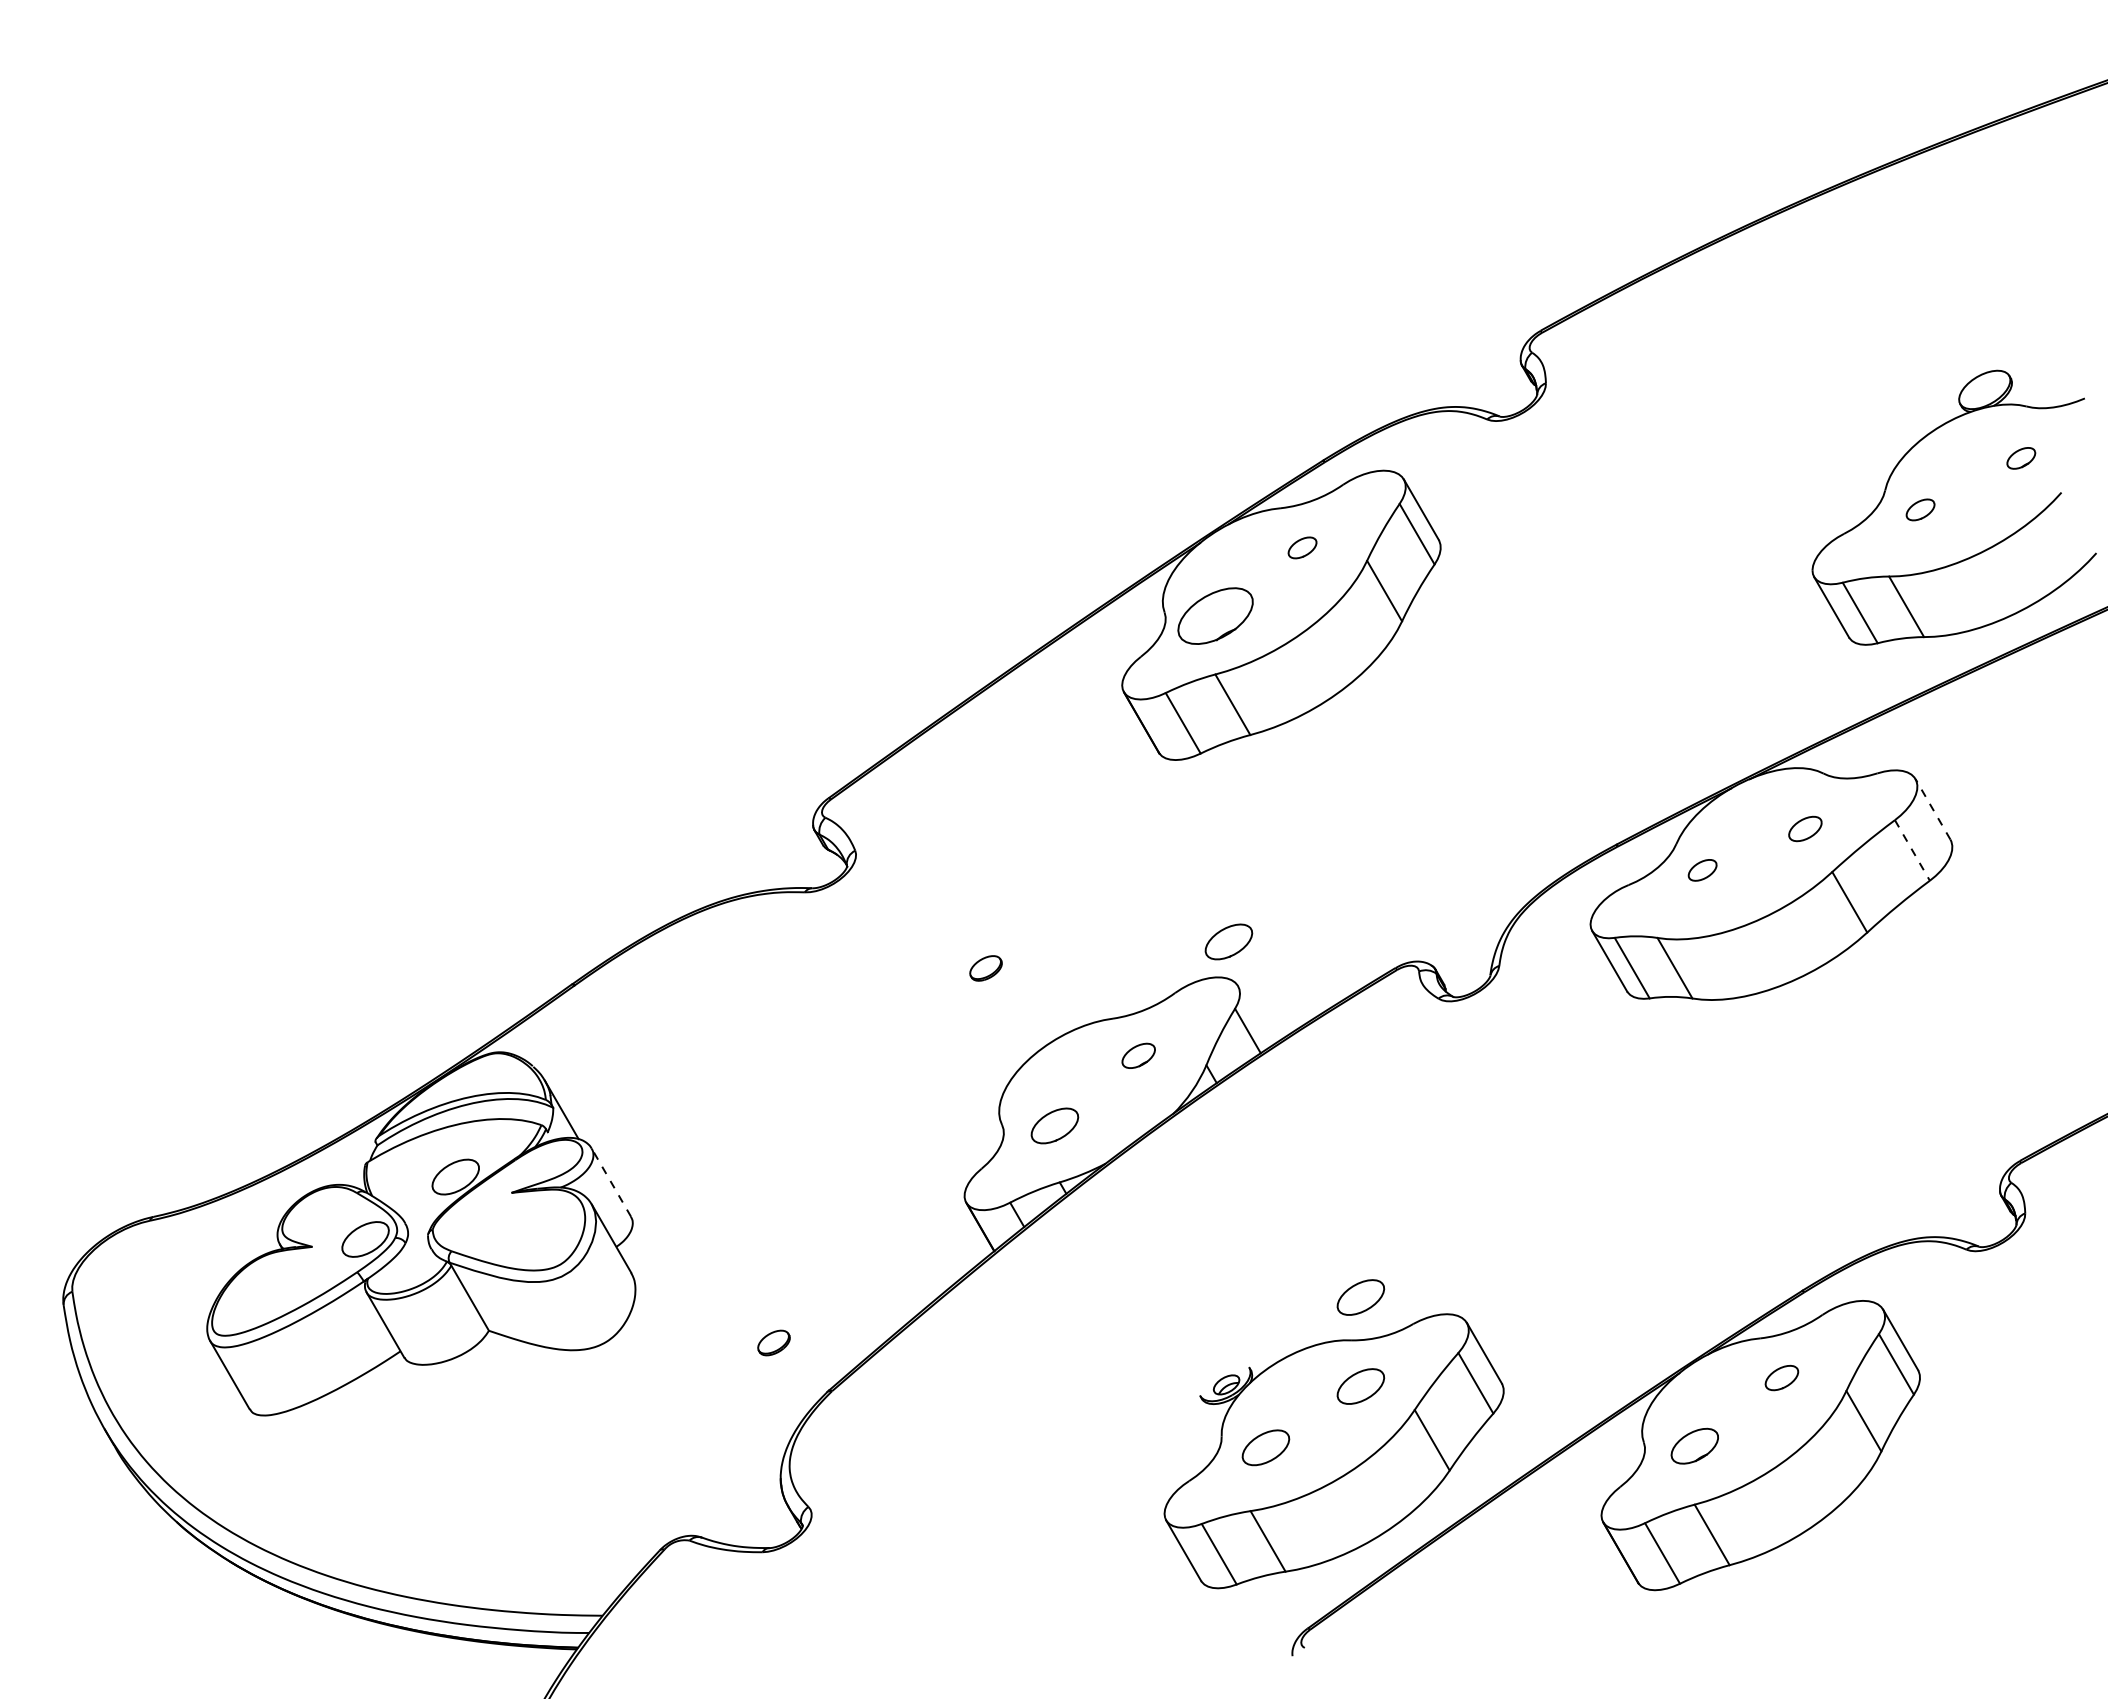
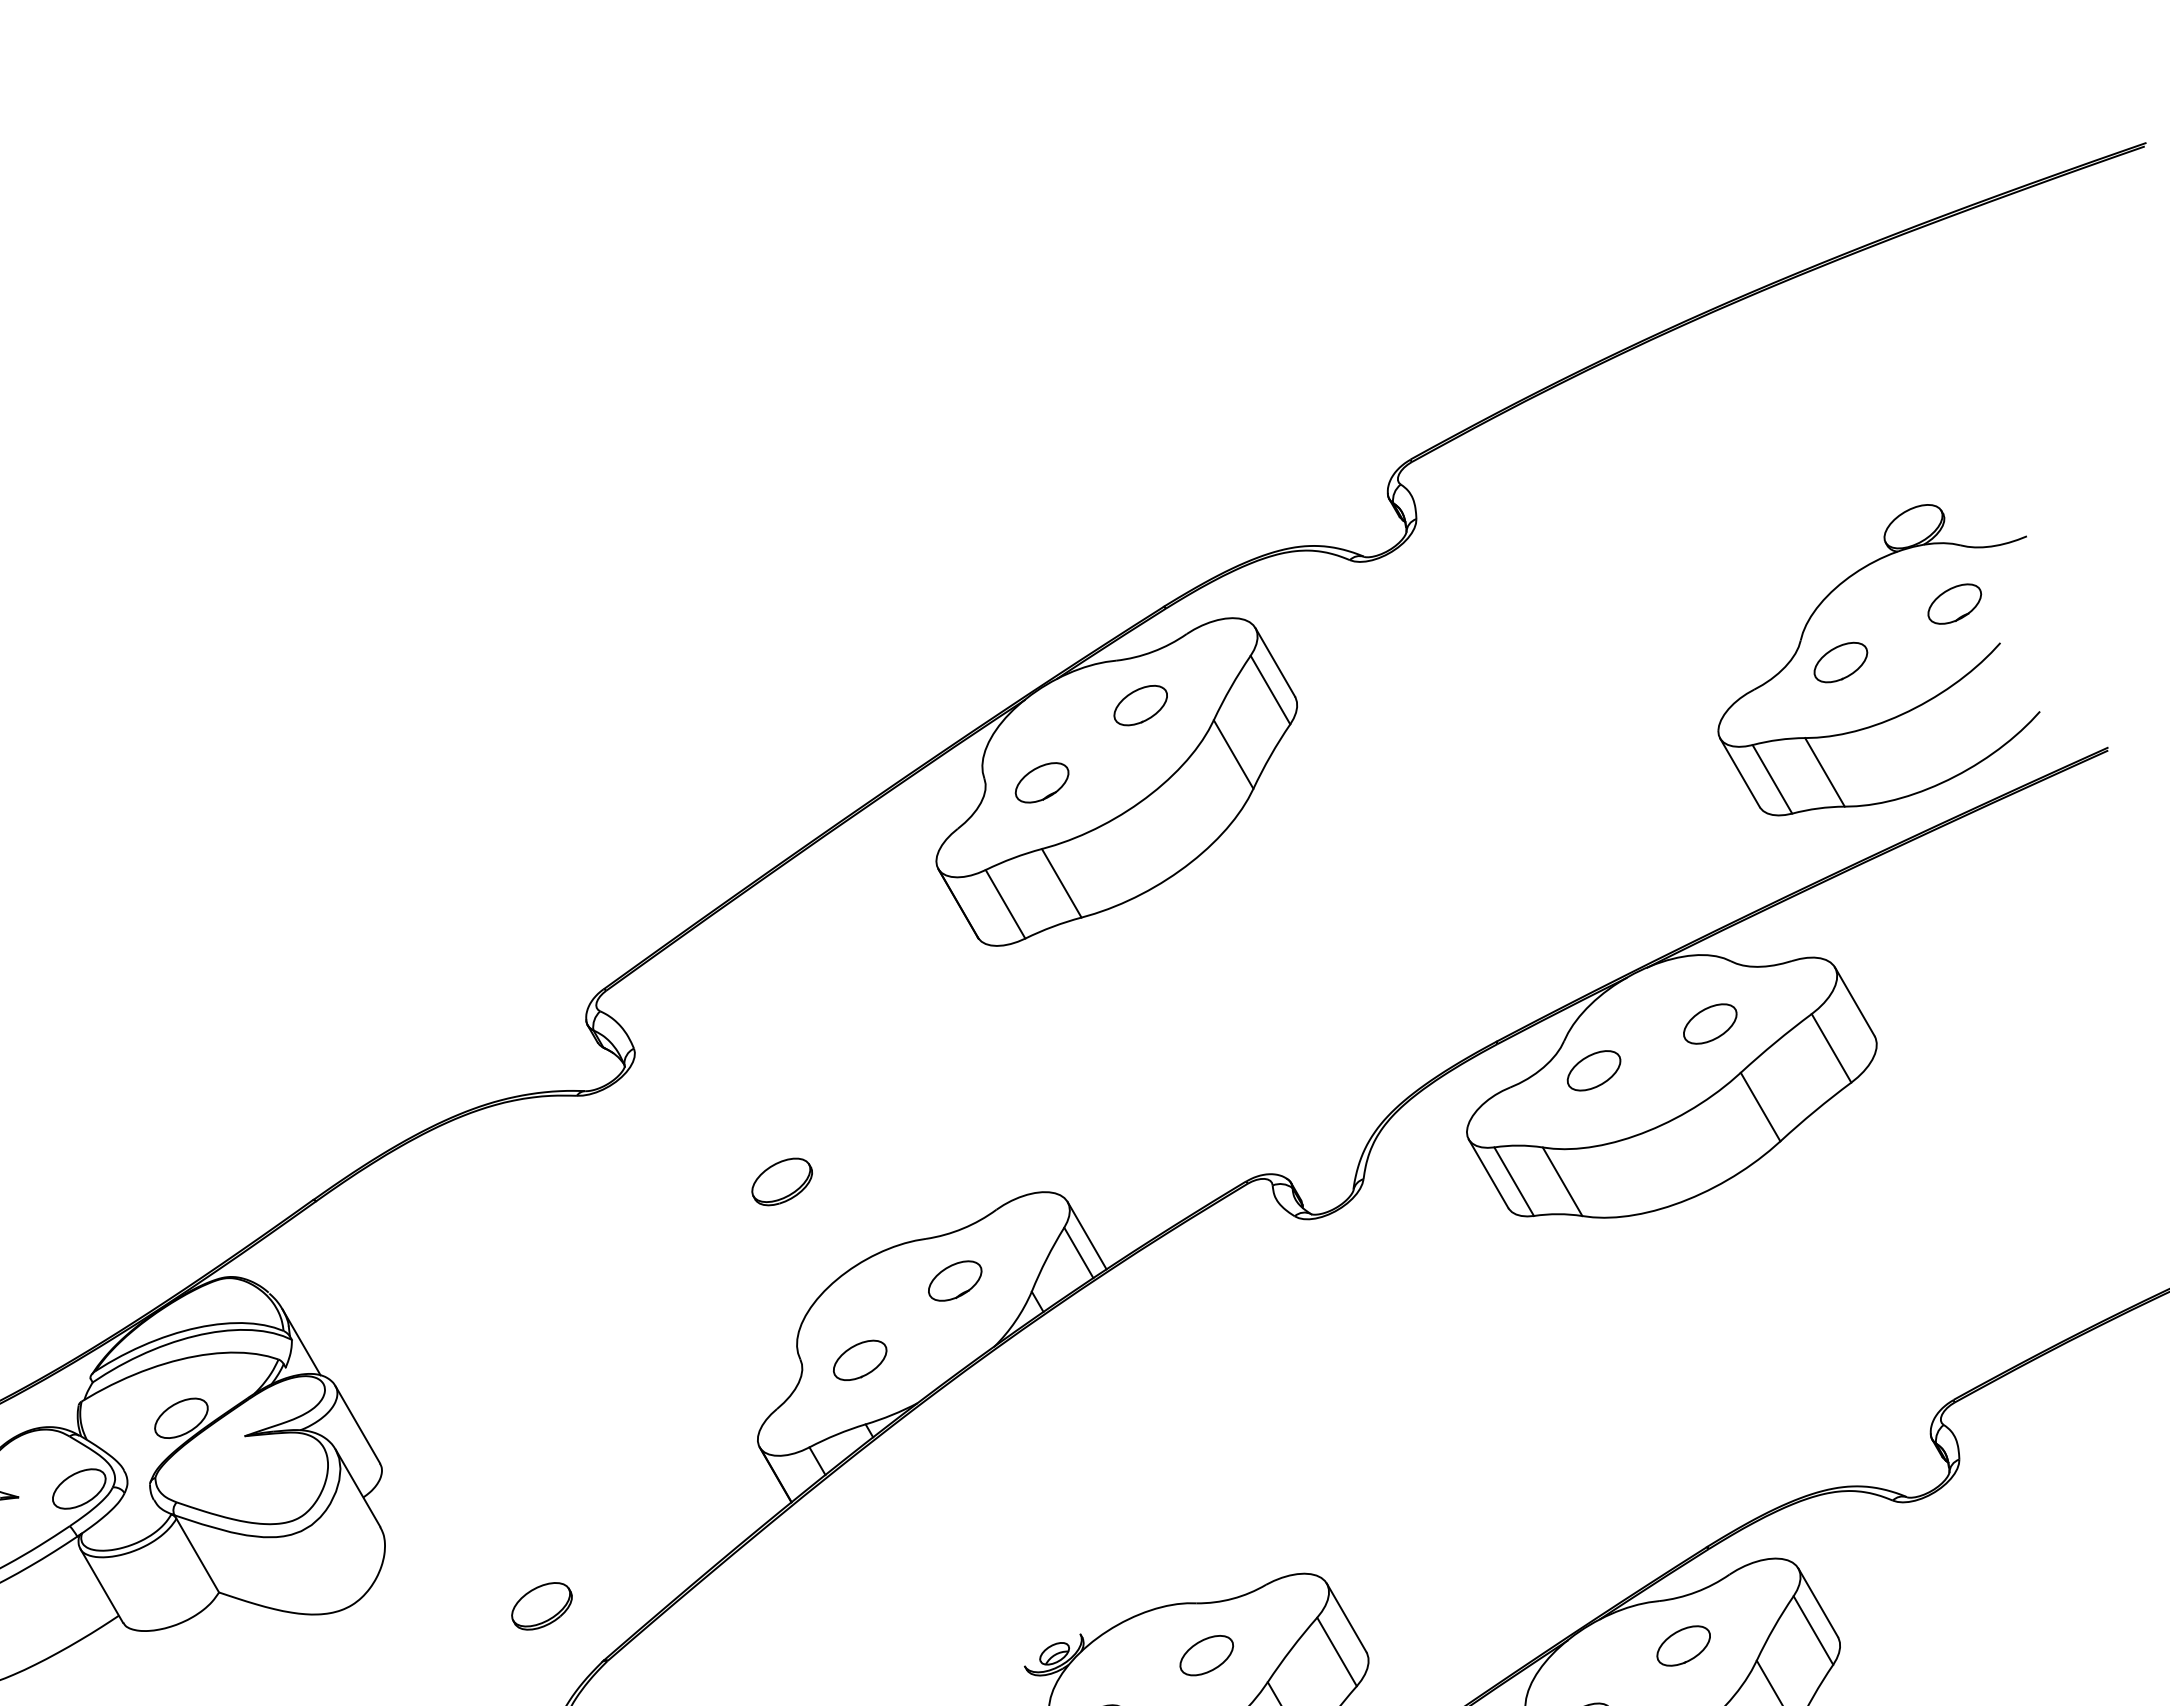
part: (2021, 458) -> (1955, 604), size x1.67
part: (1920, 509) -> (1840, 662), size x1.67
part: (1302, 547) -> (1140, 705), size x1.67
part: (1215, 615) -> (1042, 782), size x0.62
line: (1932, 809) -> (1854, 1001), dashed -> solid
part: (1805, 828) -> (1710, 1023), size x1.43
line: (1912, 850) -> (1831, 1048), dashed -> solid
part: (1702, 870) -> (1593, 1071), size x1.67
part: (1228, 941) -> (1056, 1151), removed
part: (985, 968) -> (781, 1182), size x1.67
line: (1255, 1015) -> (1087, 1235), added
part: (1138, 1055) -> (954, 1280), size x1.43
line: (611, 1182) -> (357, 1424), dashed -> solid
part: (1360, 1297) -> (1206, 1554), removed
part: (773, 1342) -> (541, 1605), size x1.67
part: (1781, 1377) -> (1683, 1645), size x1.43

